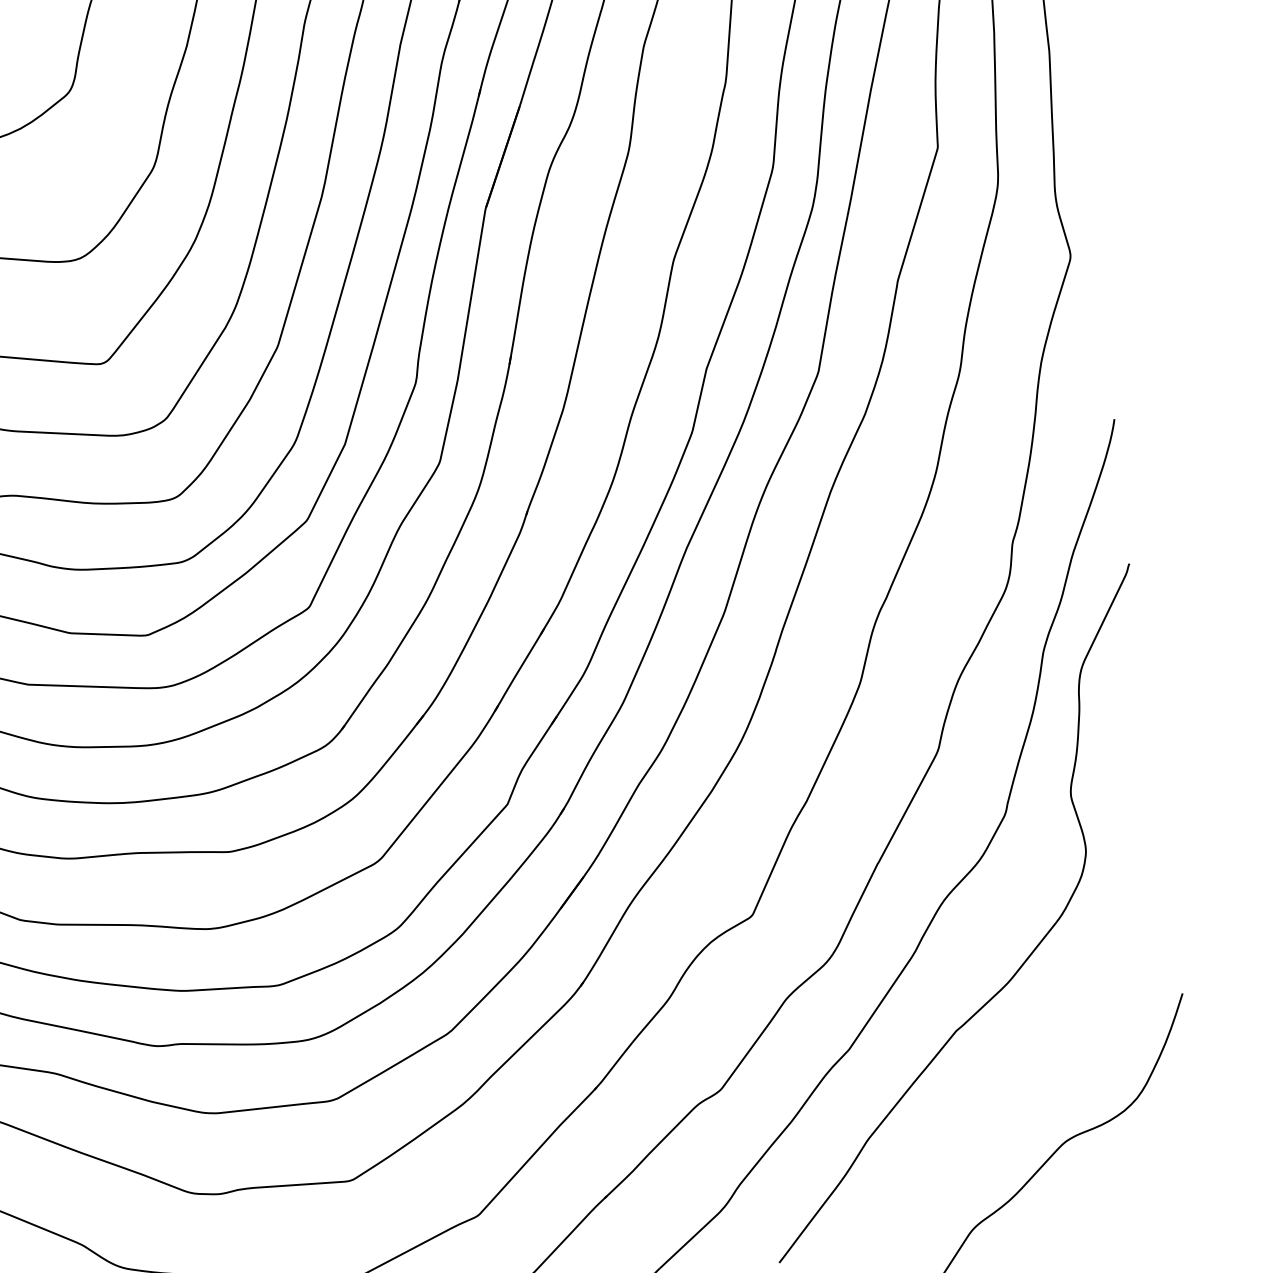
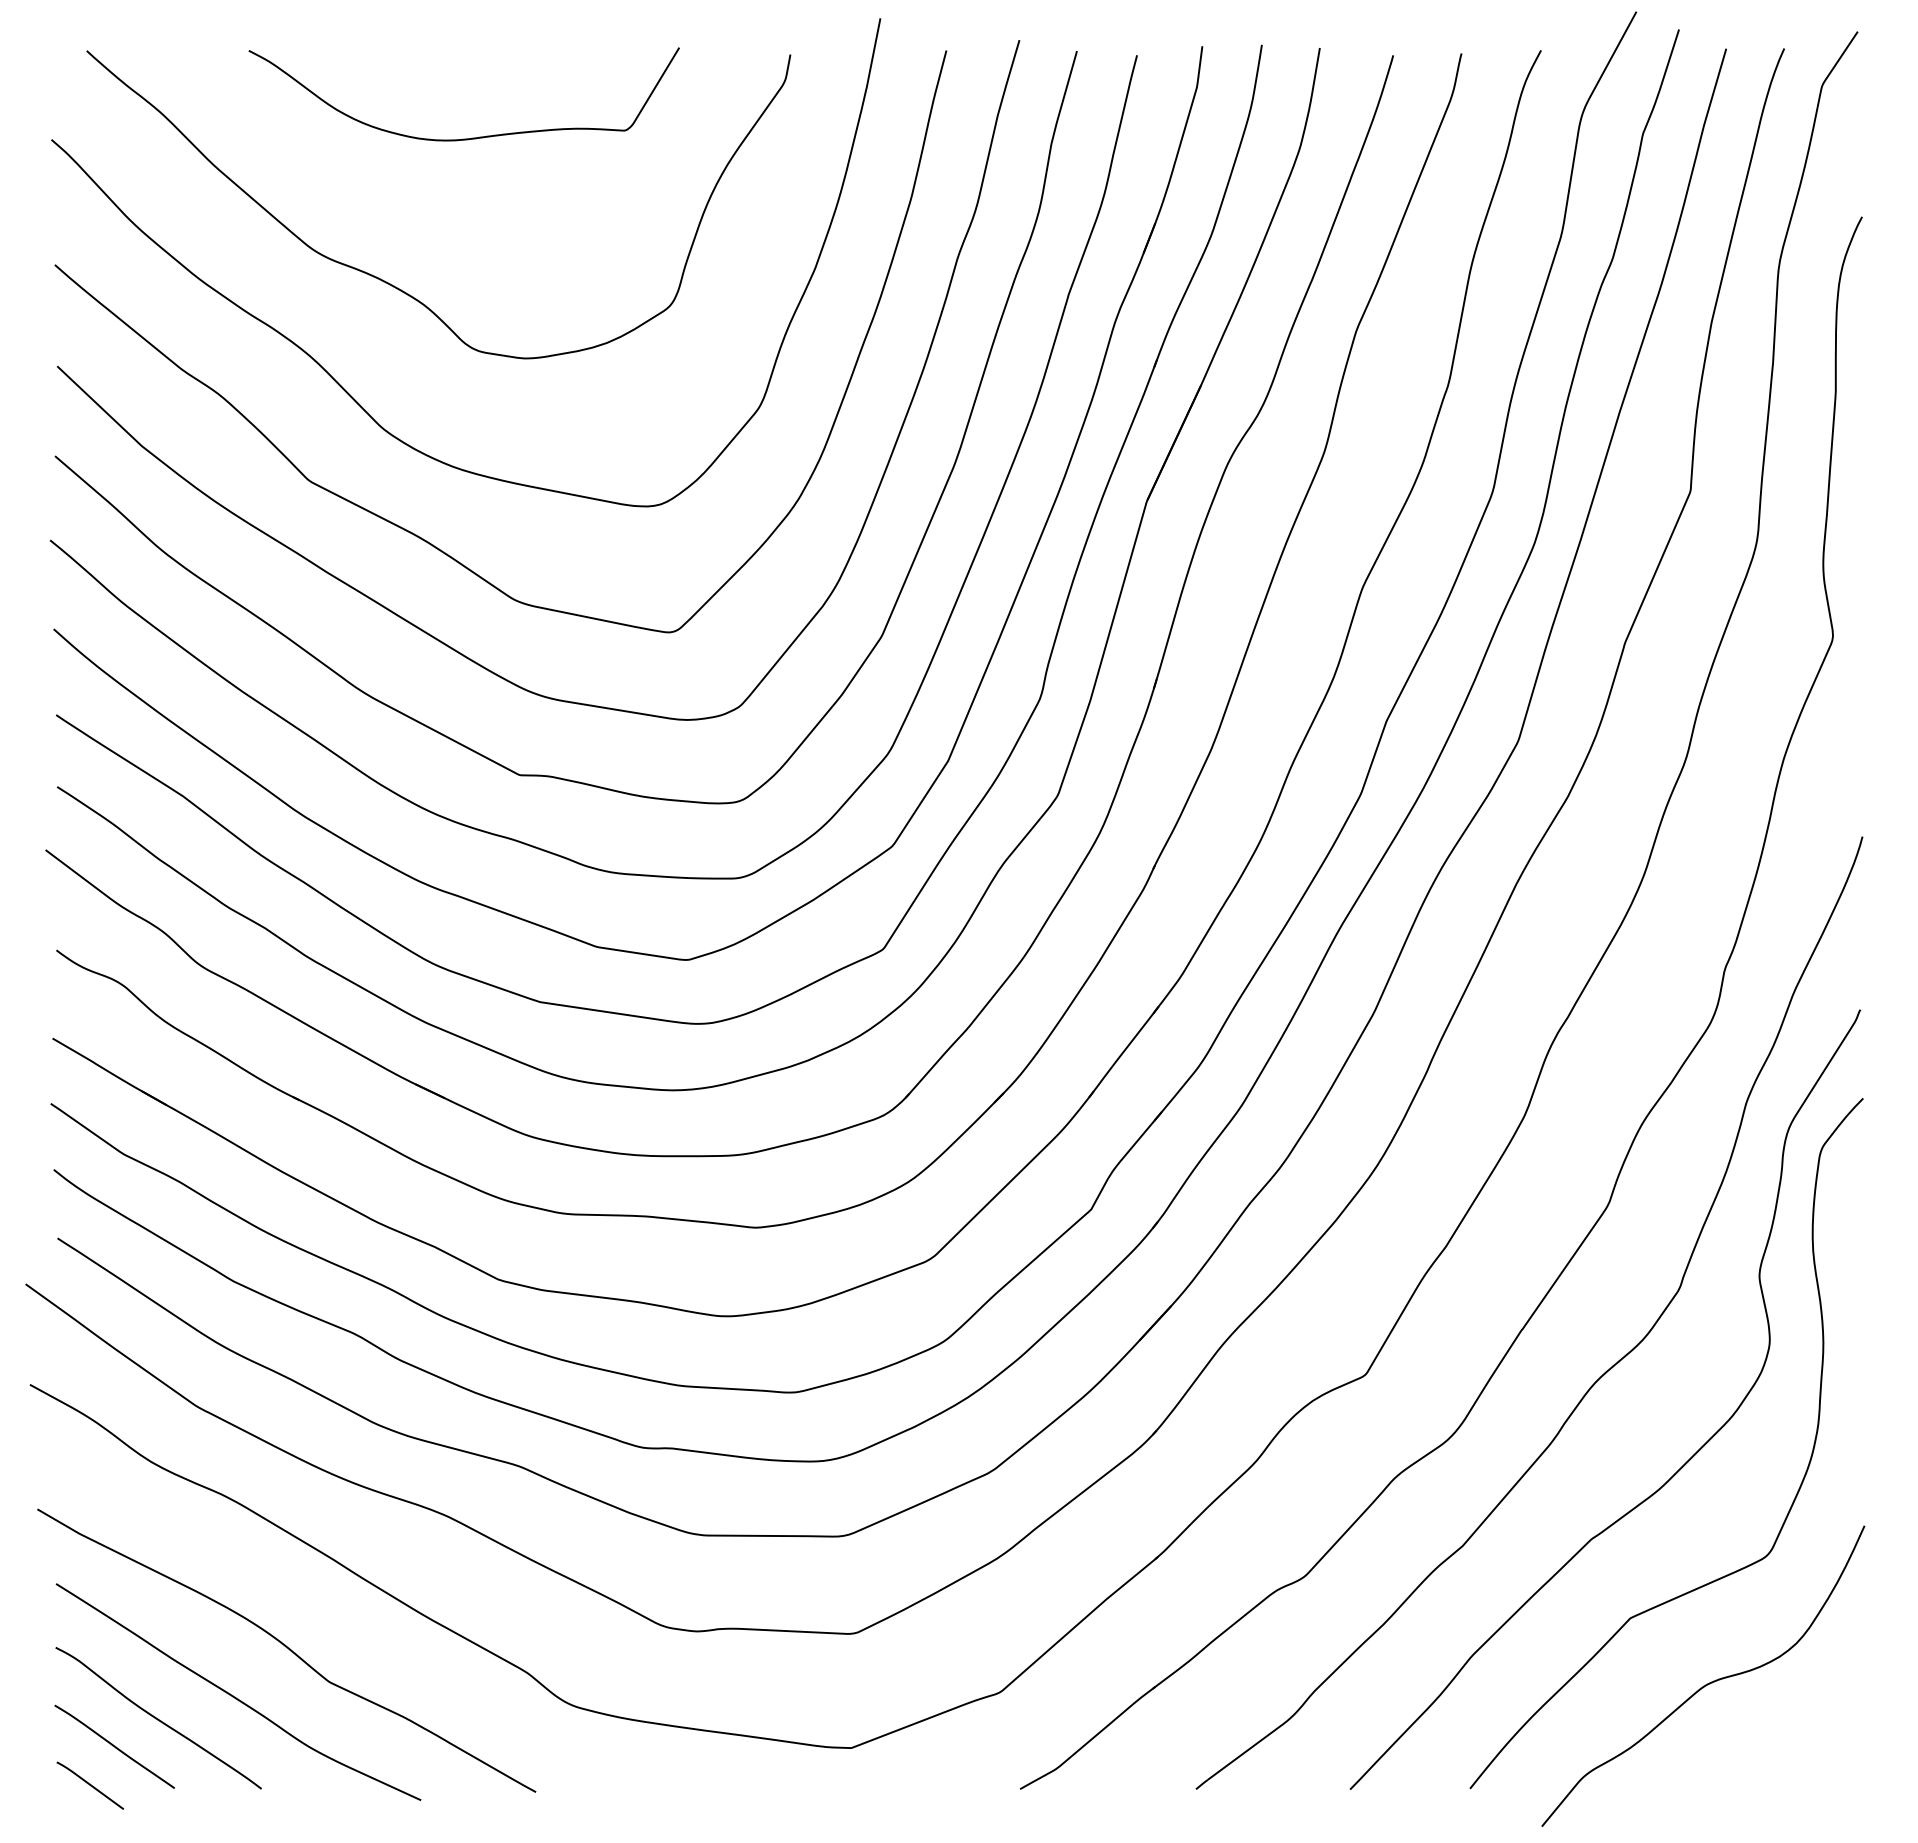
curve: (1120, 978) -> (1793, 1499), added

